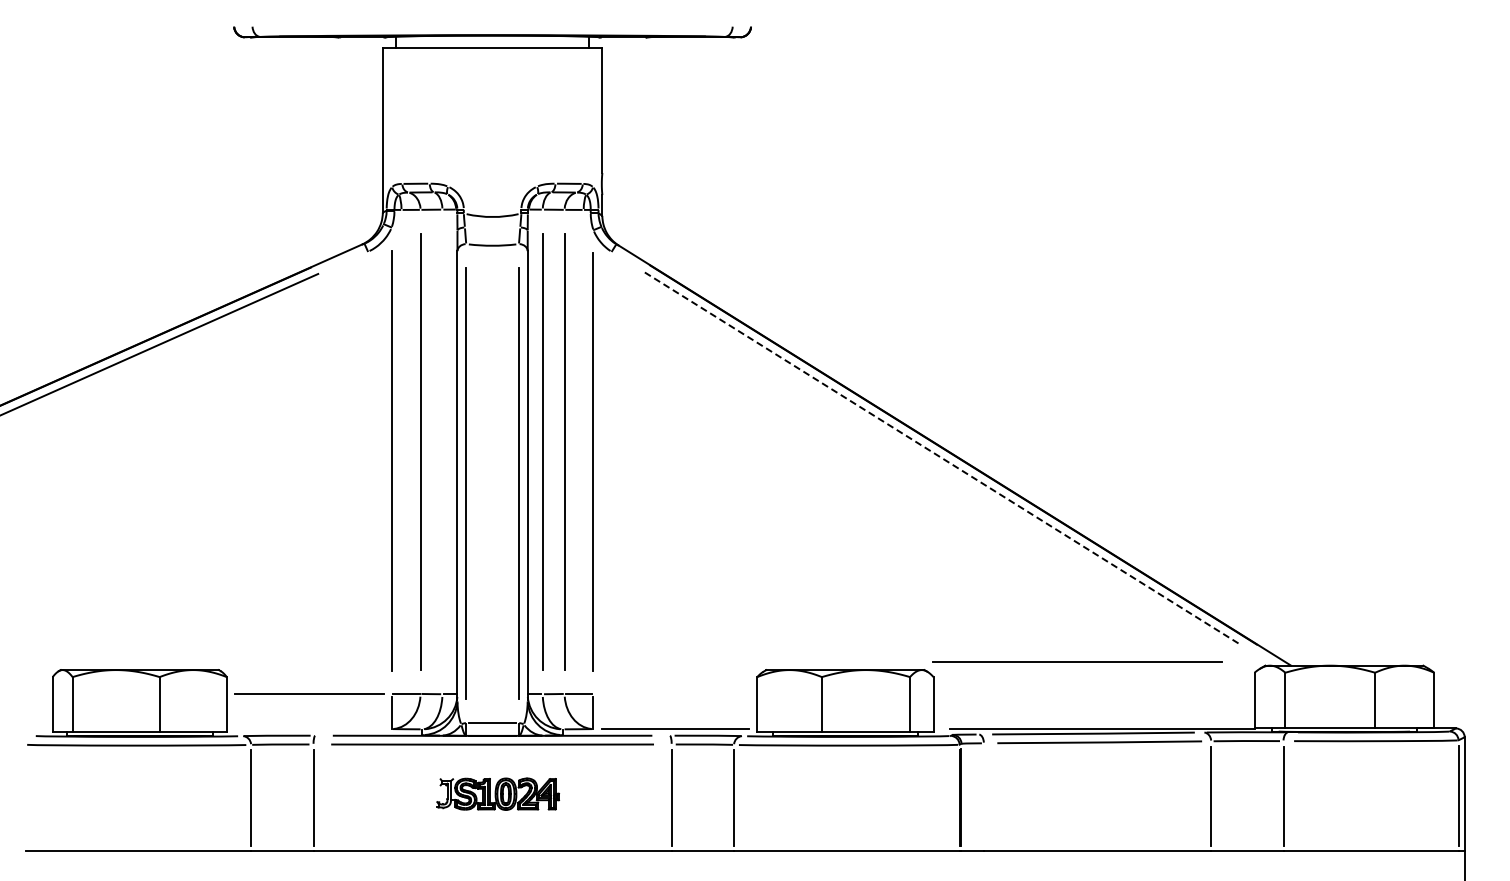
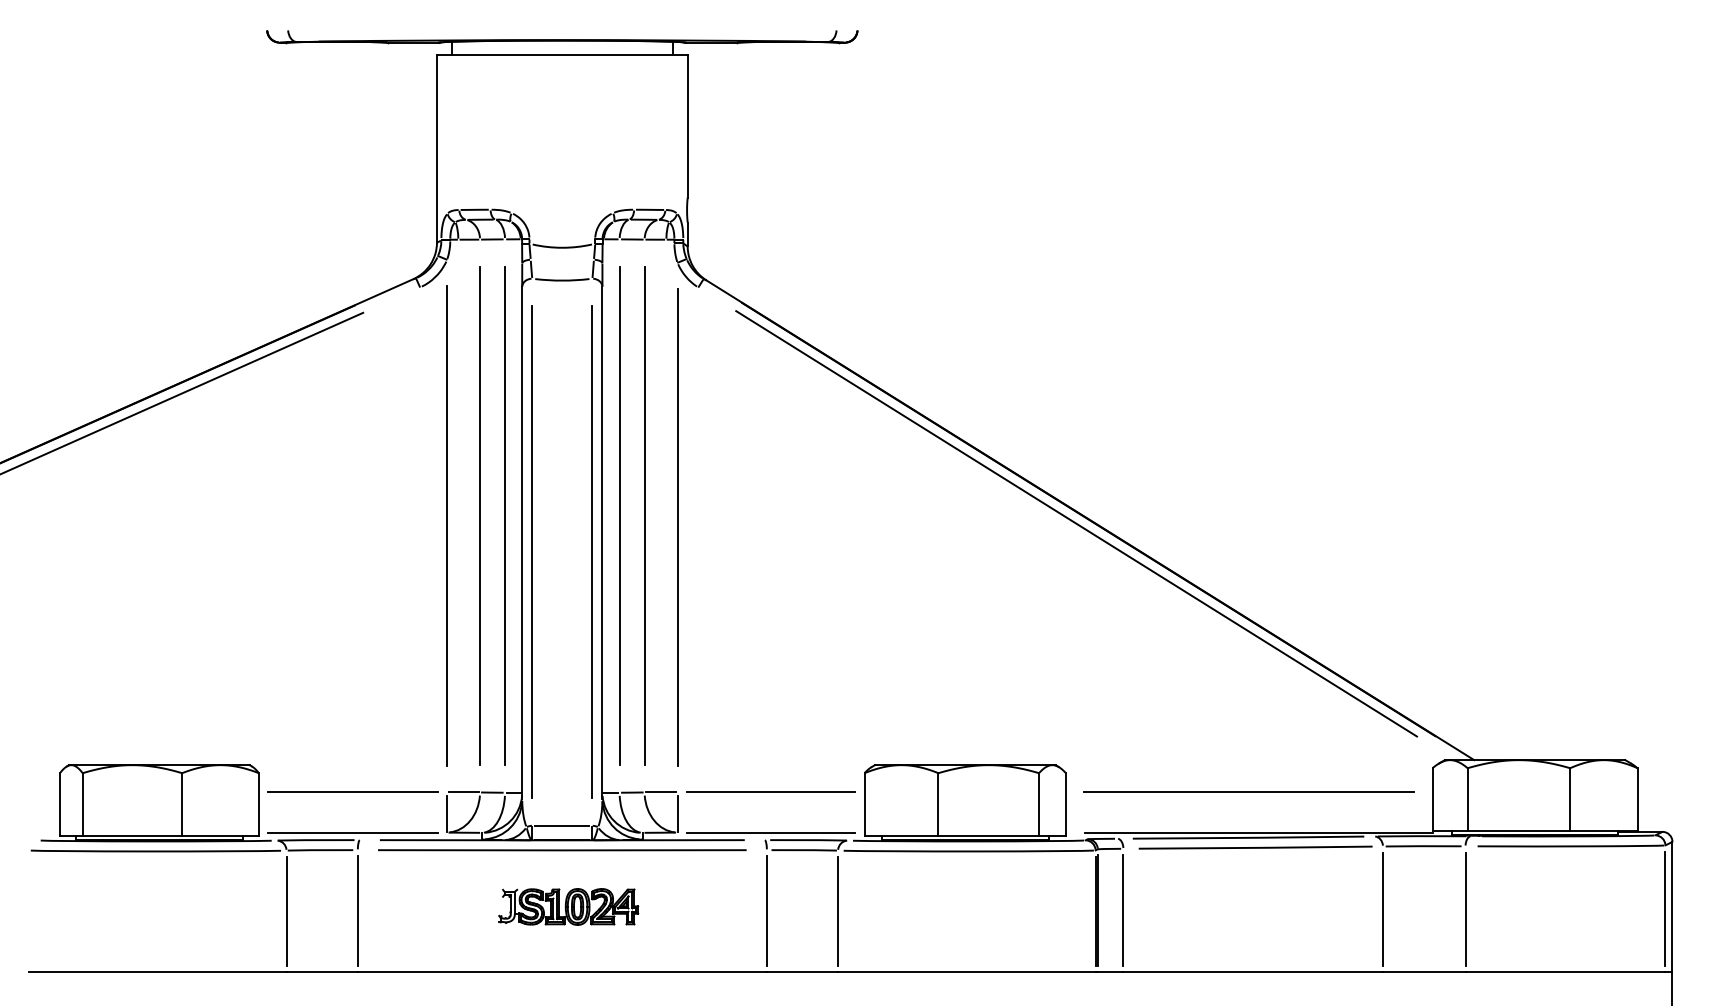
line: (441, 451) -> (503, 515), added
line: (943, 459) -> (1077, 524), dashed -> solid
line: (1077, 661) -> (1249, 791), moved
line: (675, 693) -> (771, 791), added
line: (309, 729) -> (353, 833), added
line: (983, 796) -> (1122, 909), added

